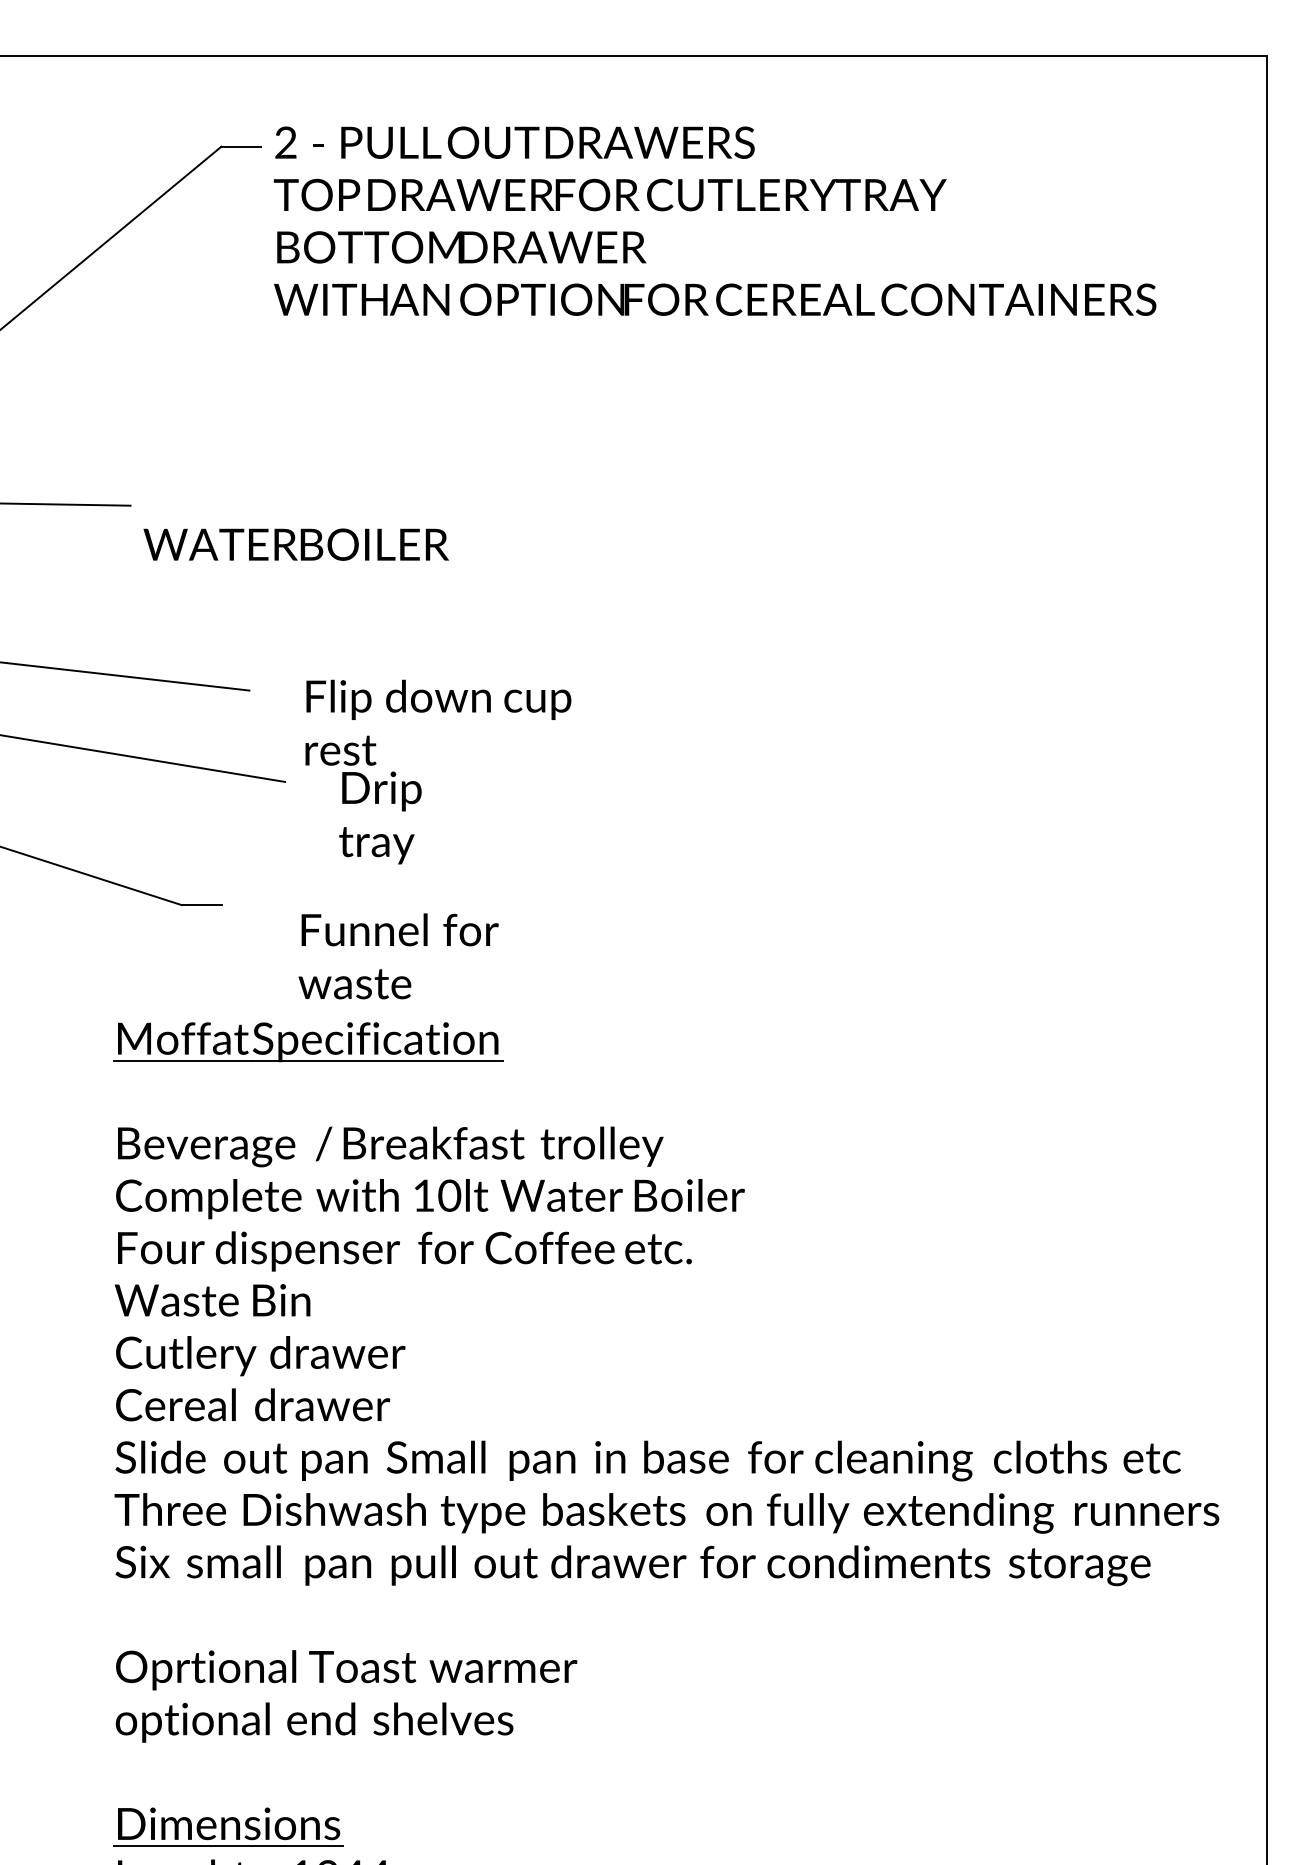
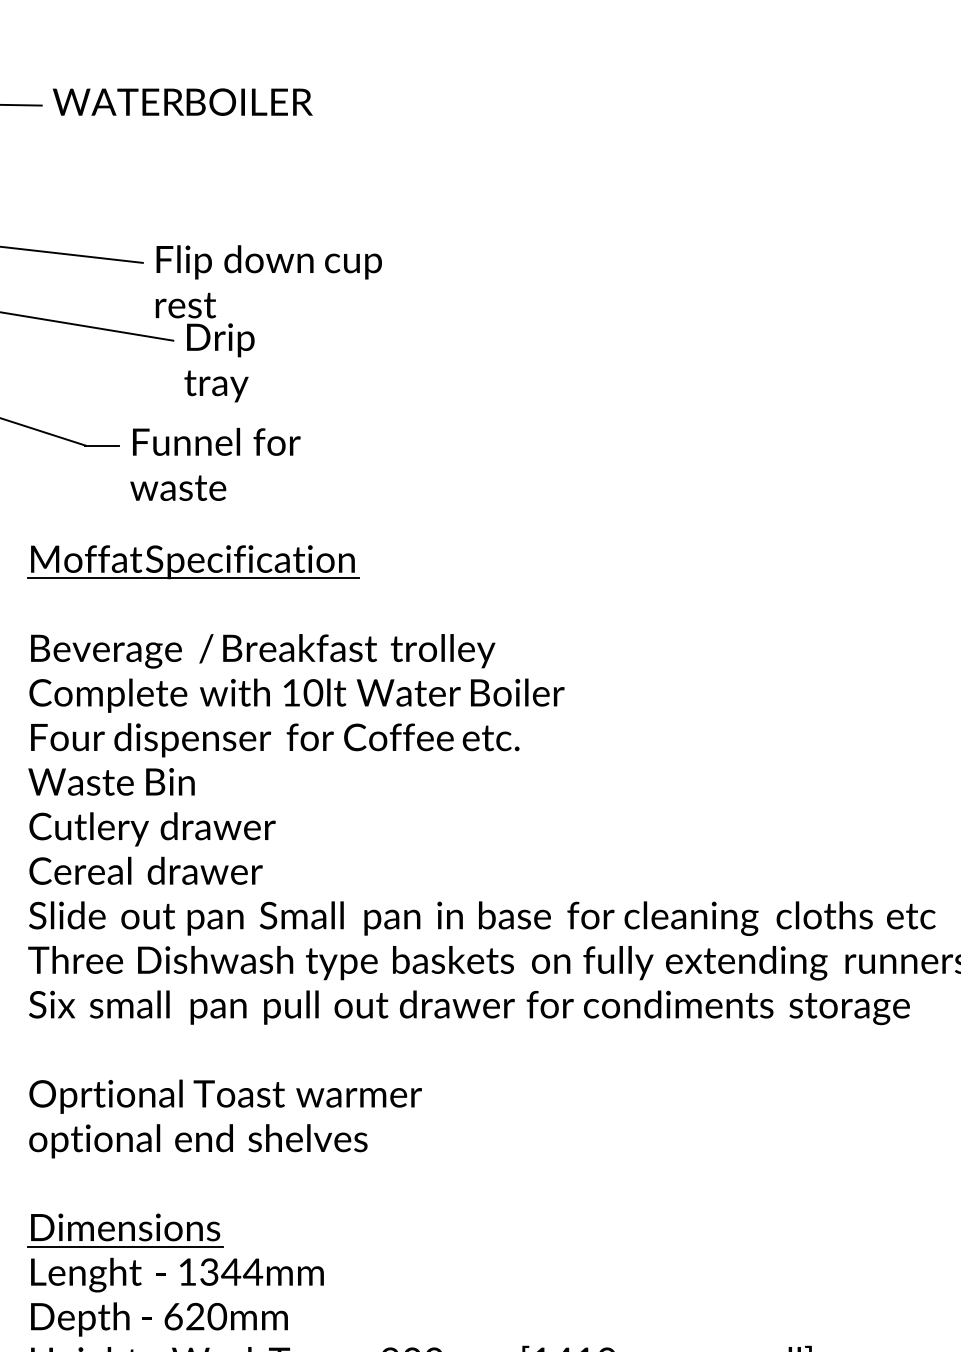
text: (295, 544) -> (182, 102), moved
text: (438, 771) -> (268, 323), moved
text: (398, 956) -> (215, 464), moved

